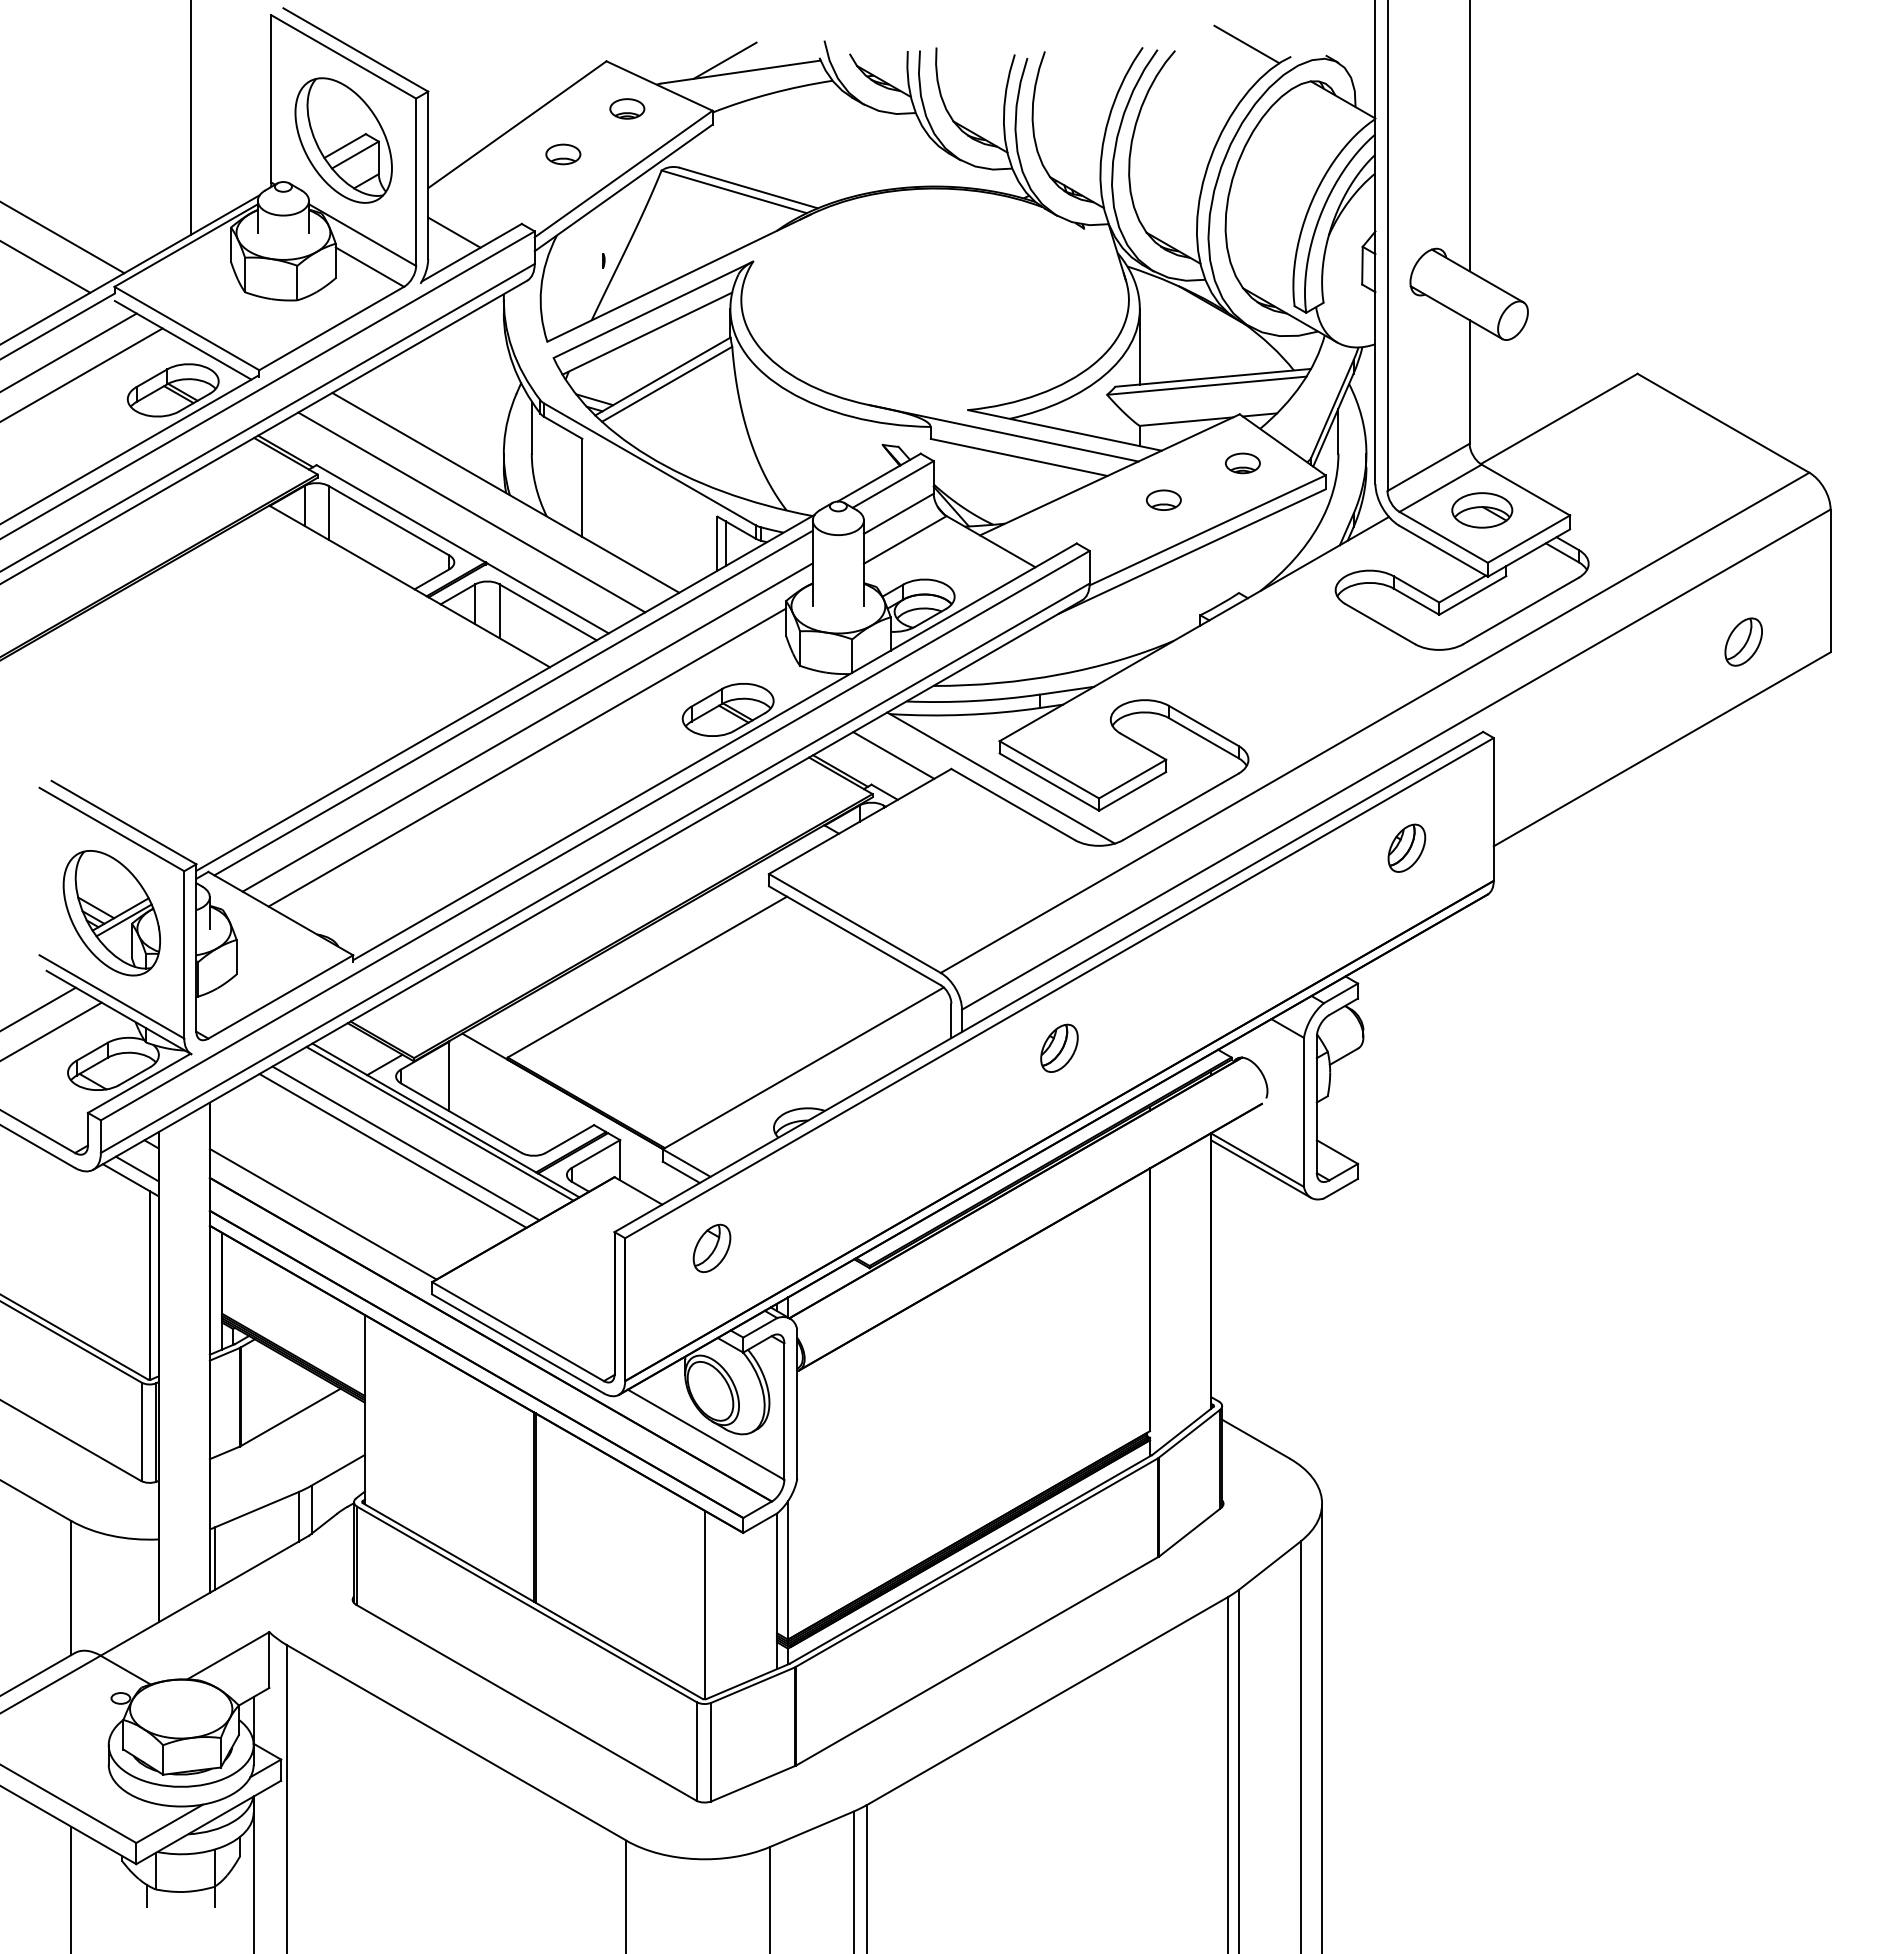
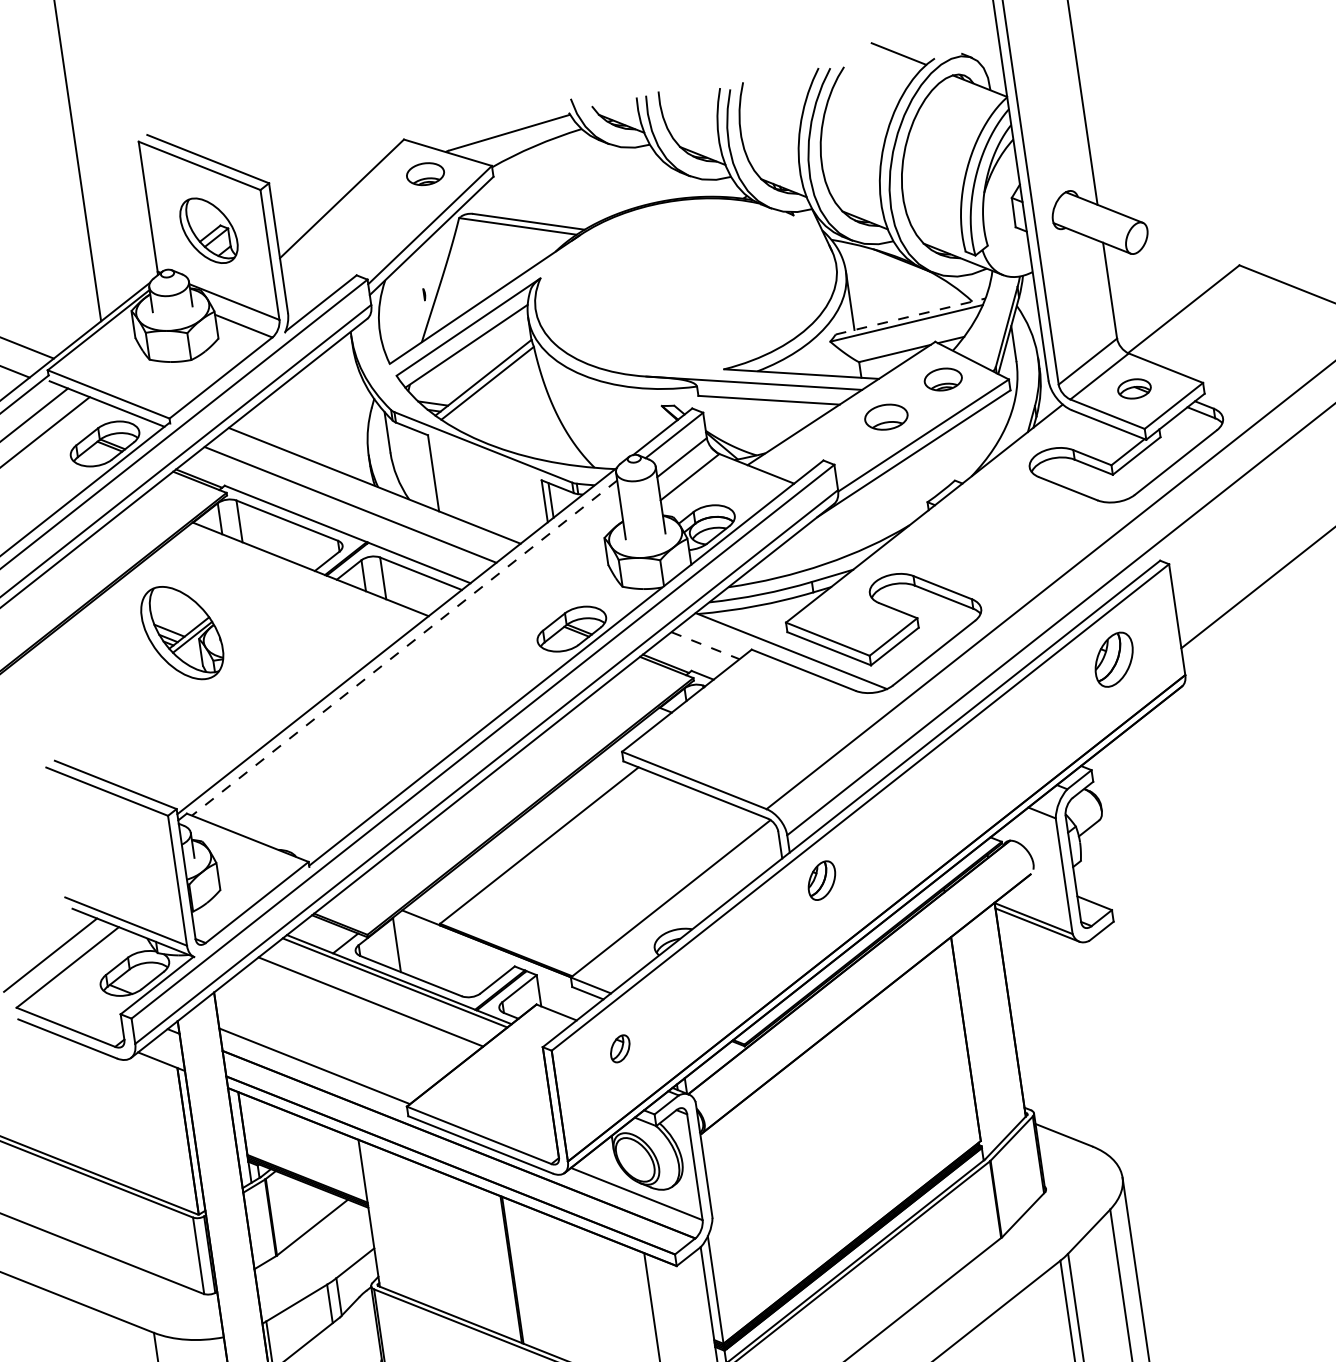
line: (724, 60) -> (495, 125), removed
part: (627, 108) -> (425, 173), size x1.4
part: (343, 140) -> (208, 230), size x0.7
part: (563, 154) -> (381, 216), removed
line: (454, 232) -> (305, 289), removed
line: (1213, 377) -> (910, 316), solid -> dashed
part: (1242, 463) -> (943, 379), size x1.4
part: (1163, 499) -> (885, 416), size x1.6
part: (1482, 510) -> (1134, 388), size x0.7
line: (513, 703) -> (404, 648), solid -> dashed
line: (527, 727) -> (418, 665), removed
line: (893, 755) -> (705, 645), solid -> dashed
line: (527, 757) -> (421, 688), removed
part: (1406, 847) -> (1113, 659), size x1.4
part: (111, 913) -> (182, 633), moved
part: (1059, 1047) -> (821, 879), moved
line: (392, 1150) -> (361, 1008), removed
line: (136, 1168) -> (164, 1051), removed
part: (711, 1248) -> (619, 1048), size x0.7

